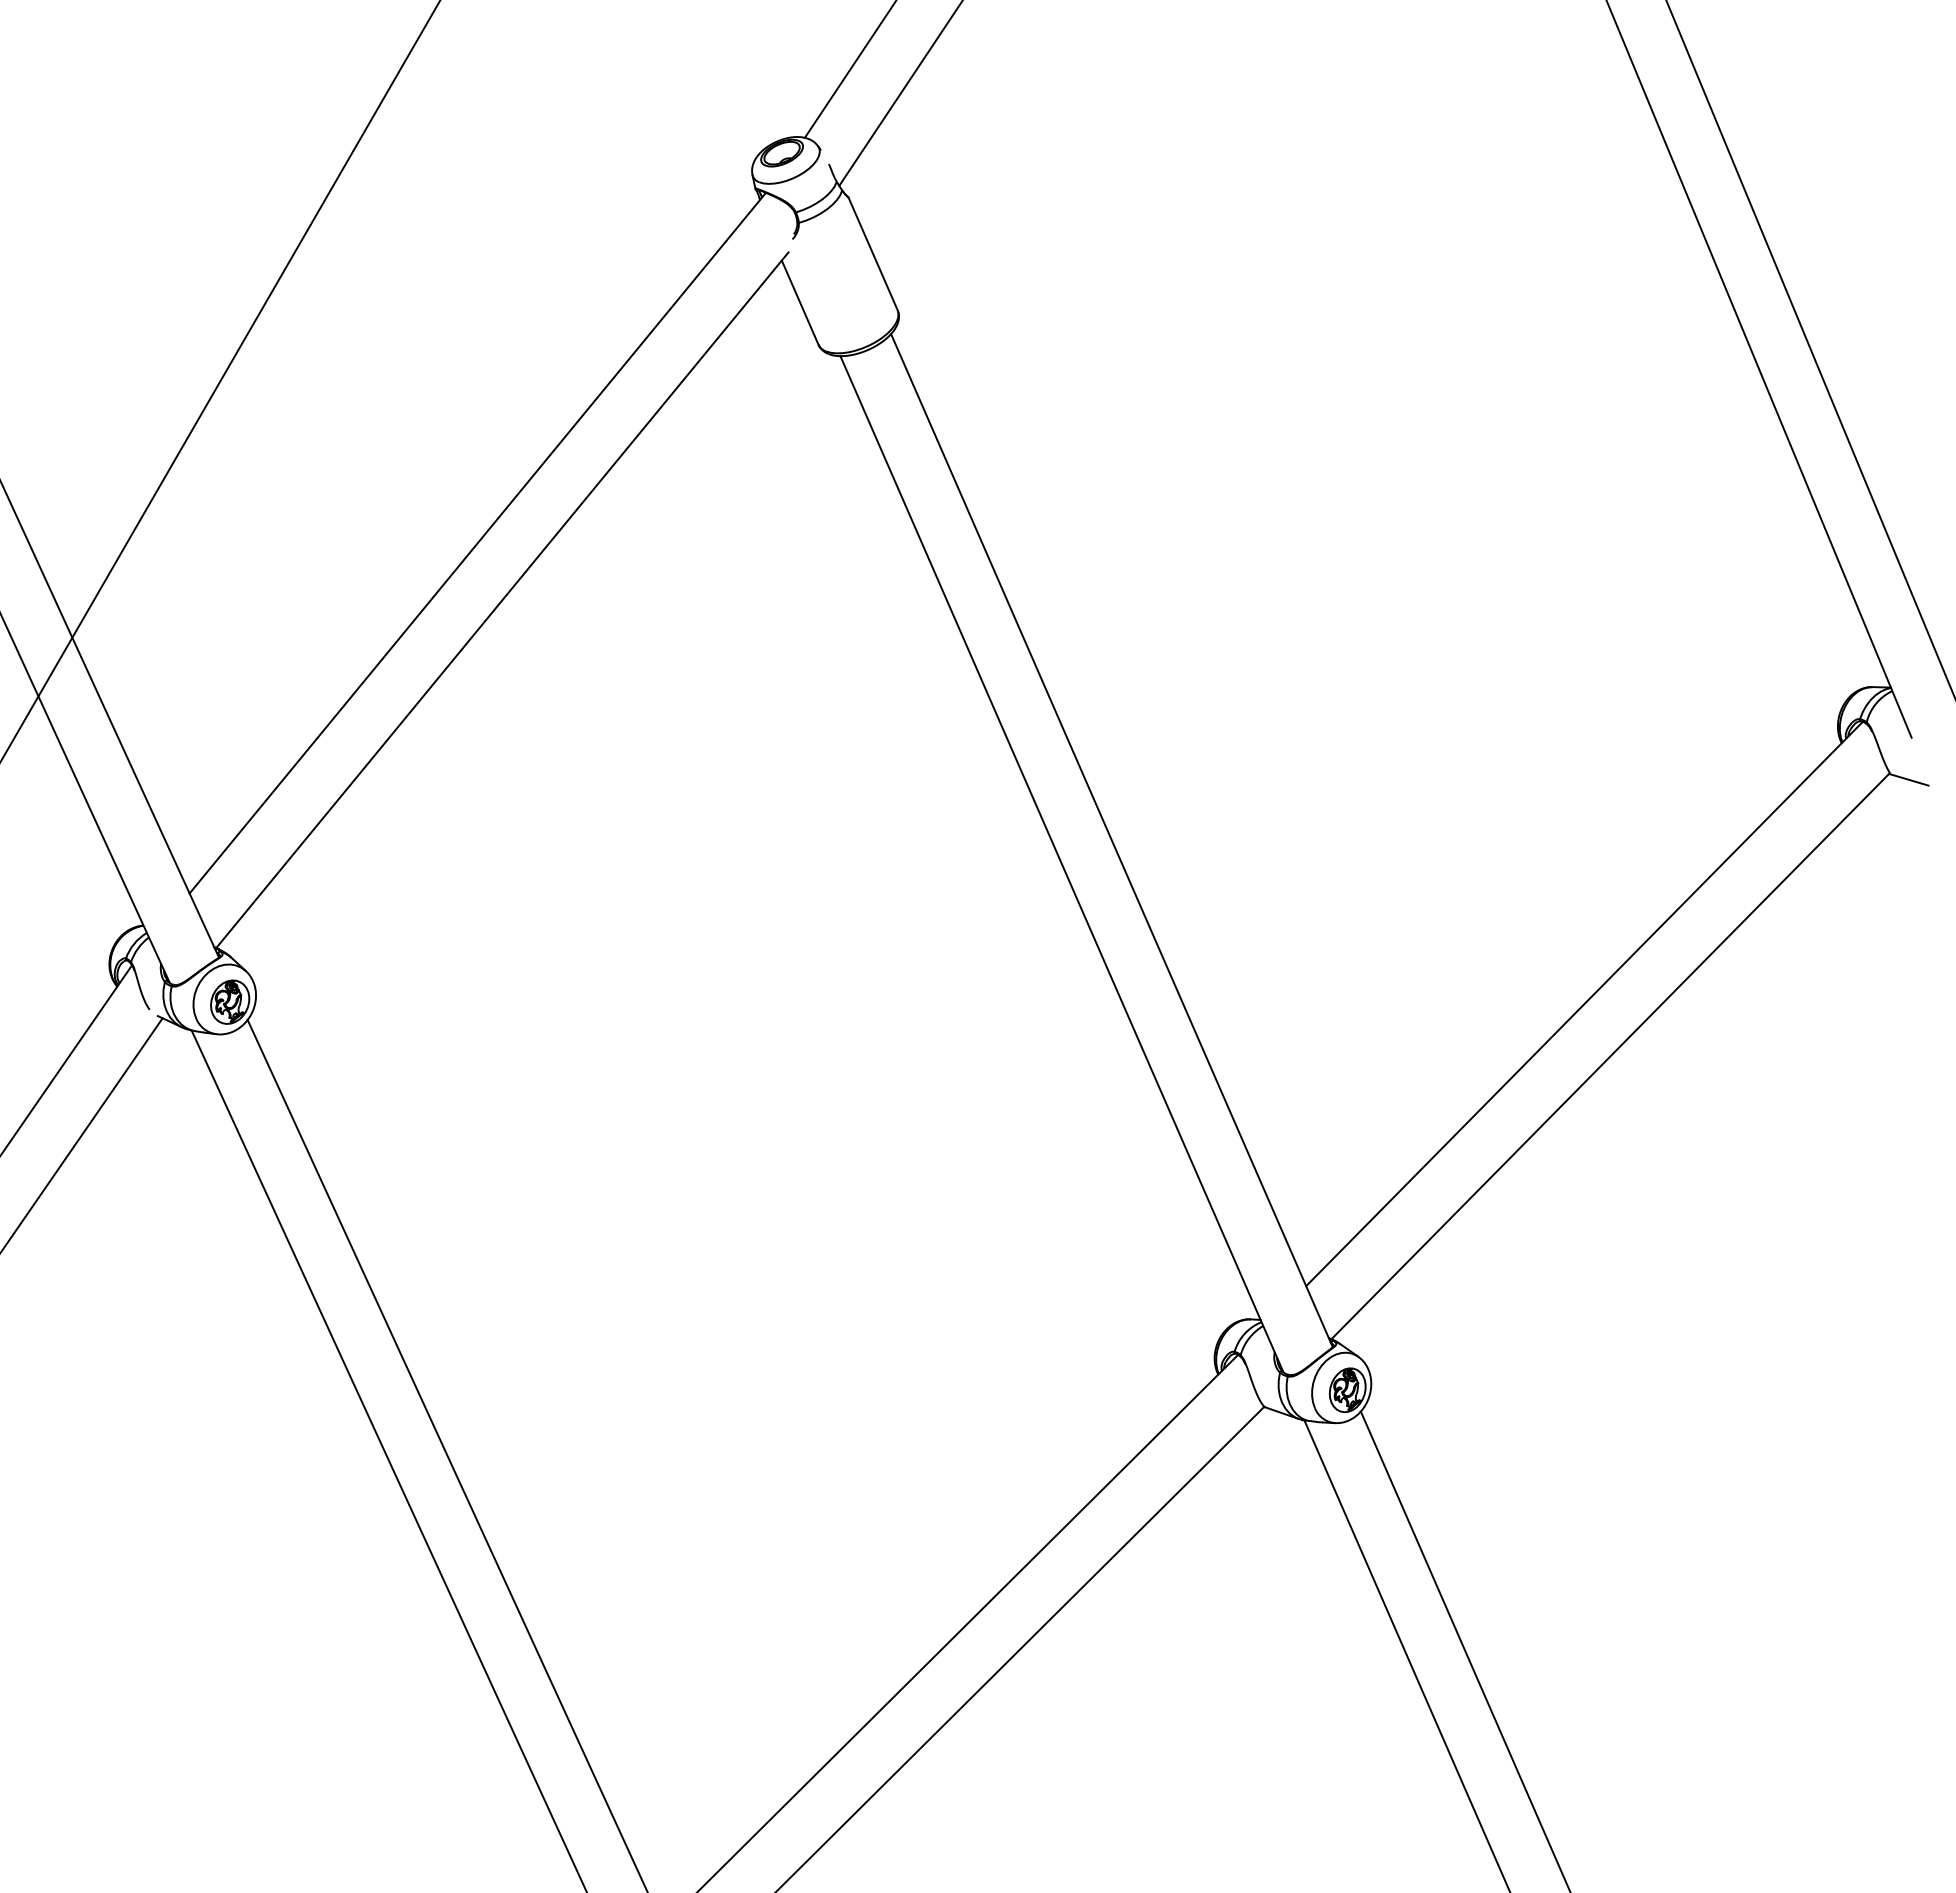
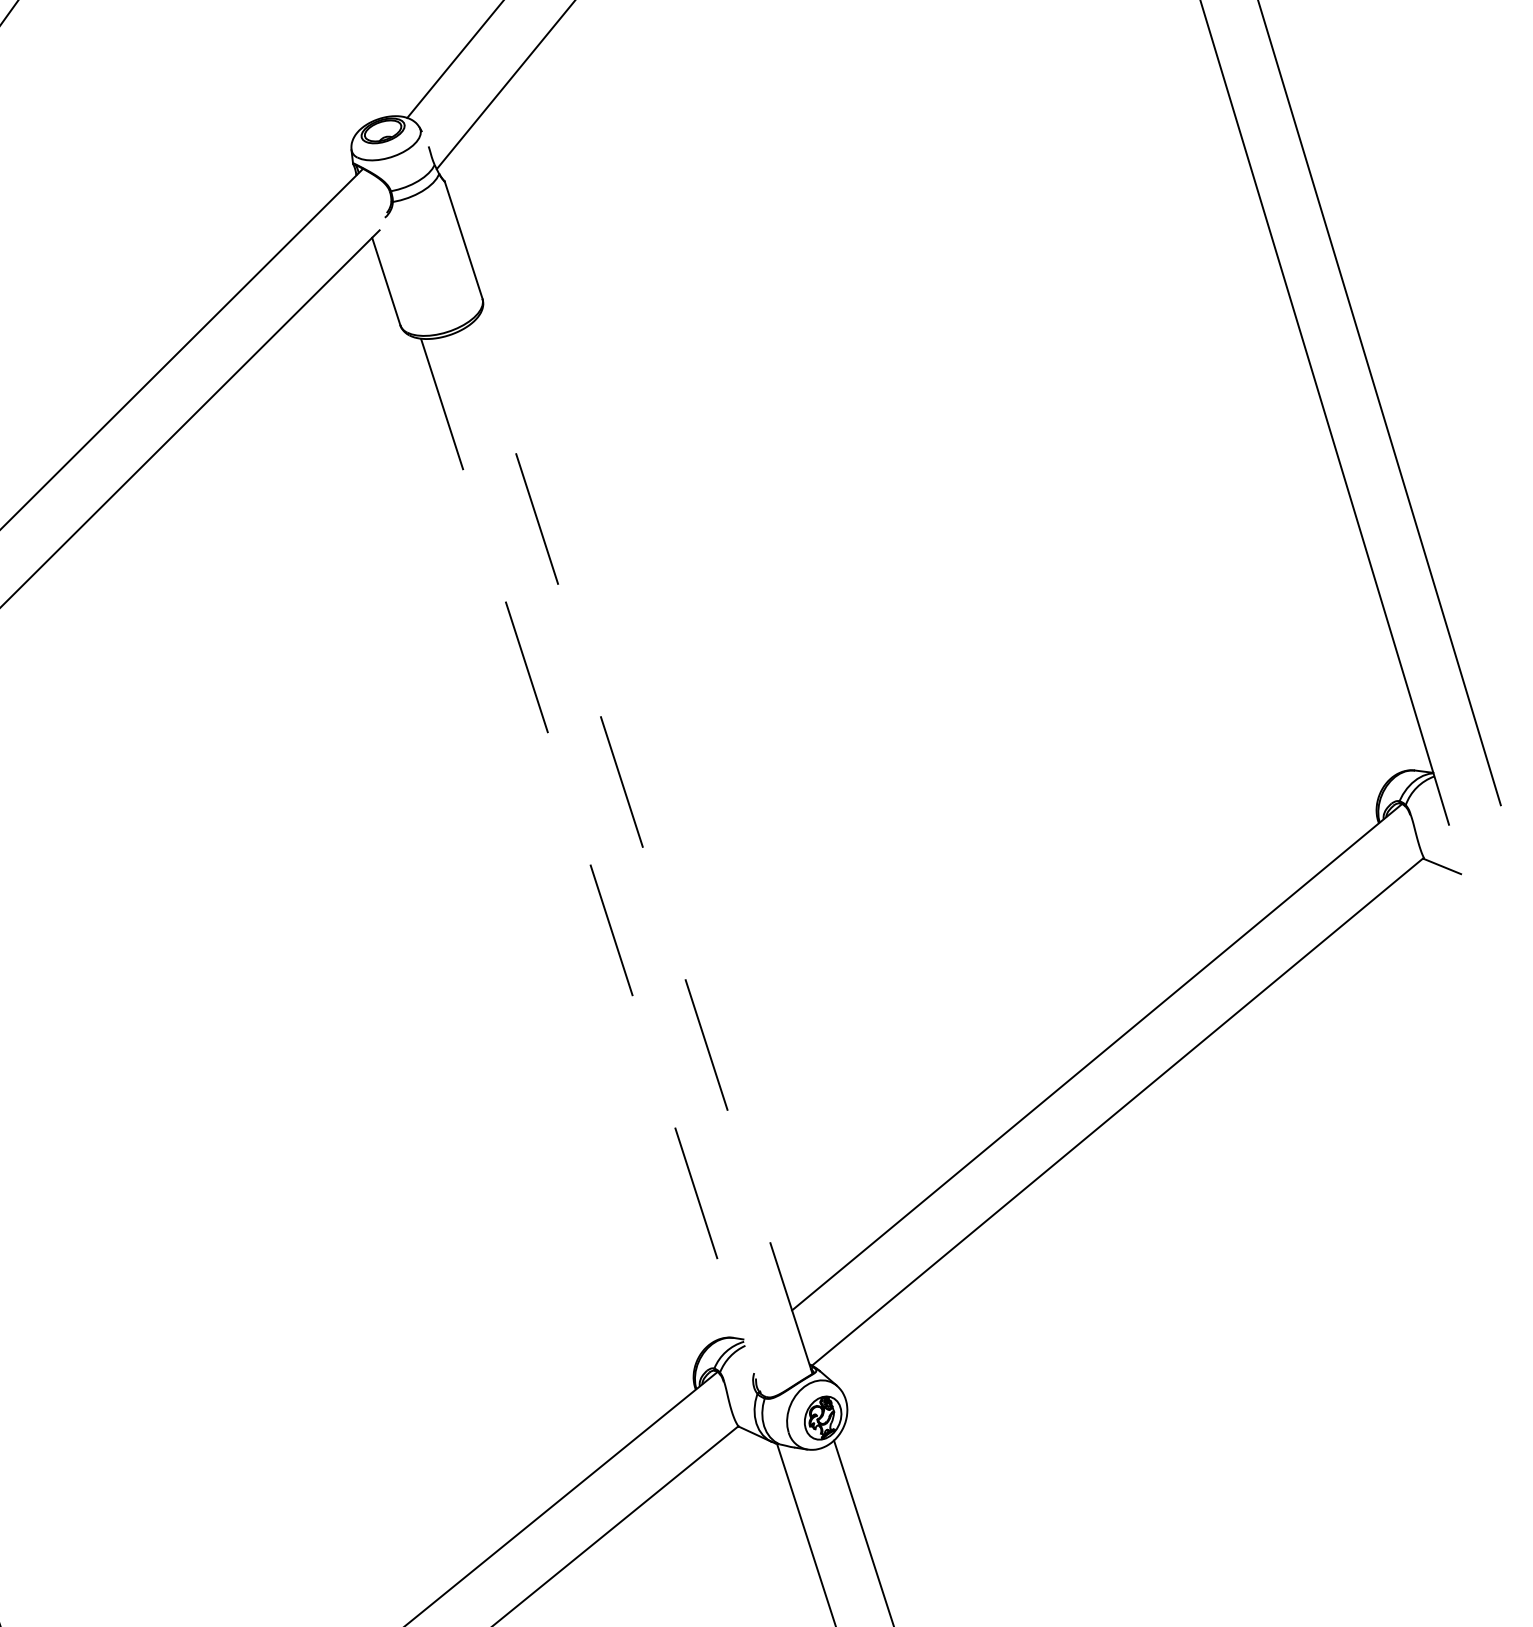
line: (1111, 840) -> (642, 847), solid -> dashed
line: (1062, 864) -> (591, 866), solid -> dashed

